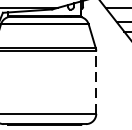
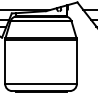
line: (95, 83) -> (76, 62), dashed -> solid

